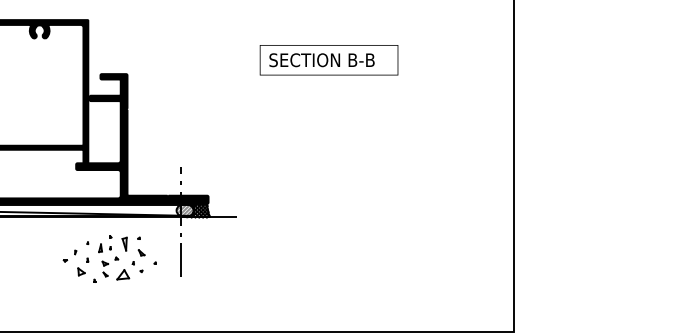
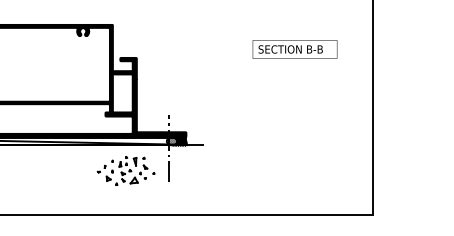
text: (328, 60) -> (294, 49), moved

